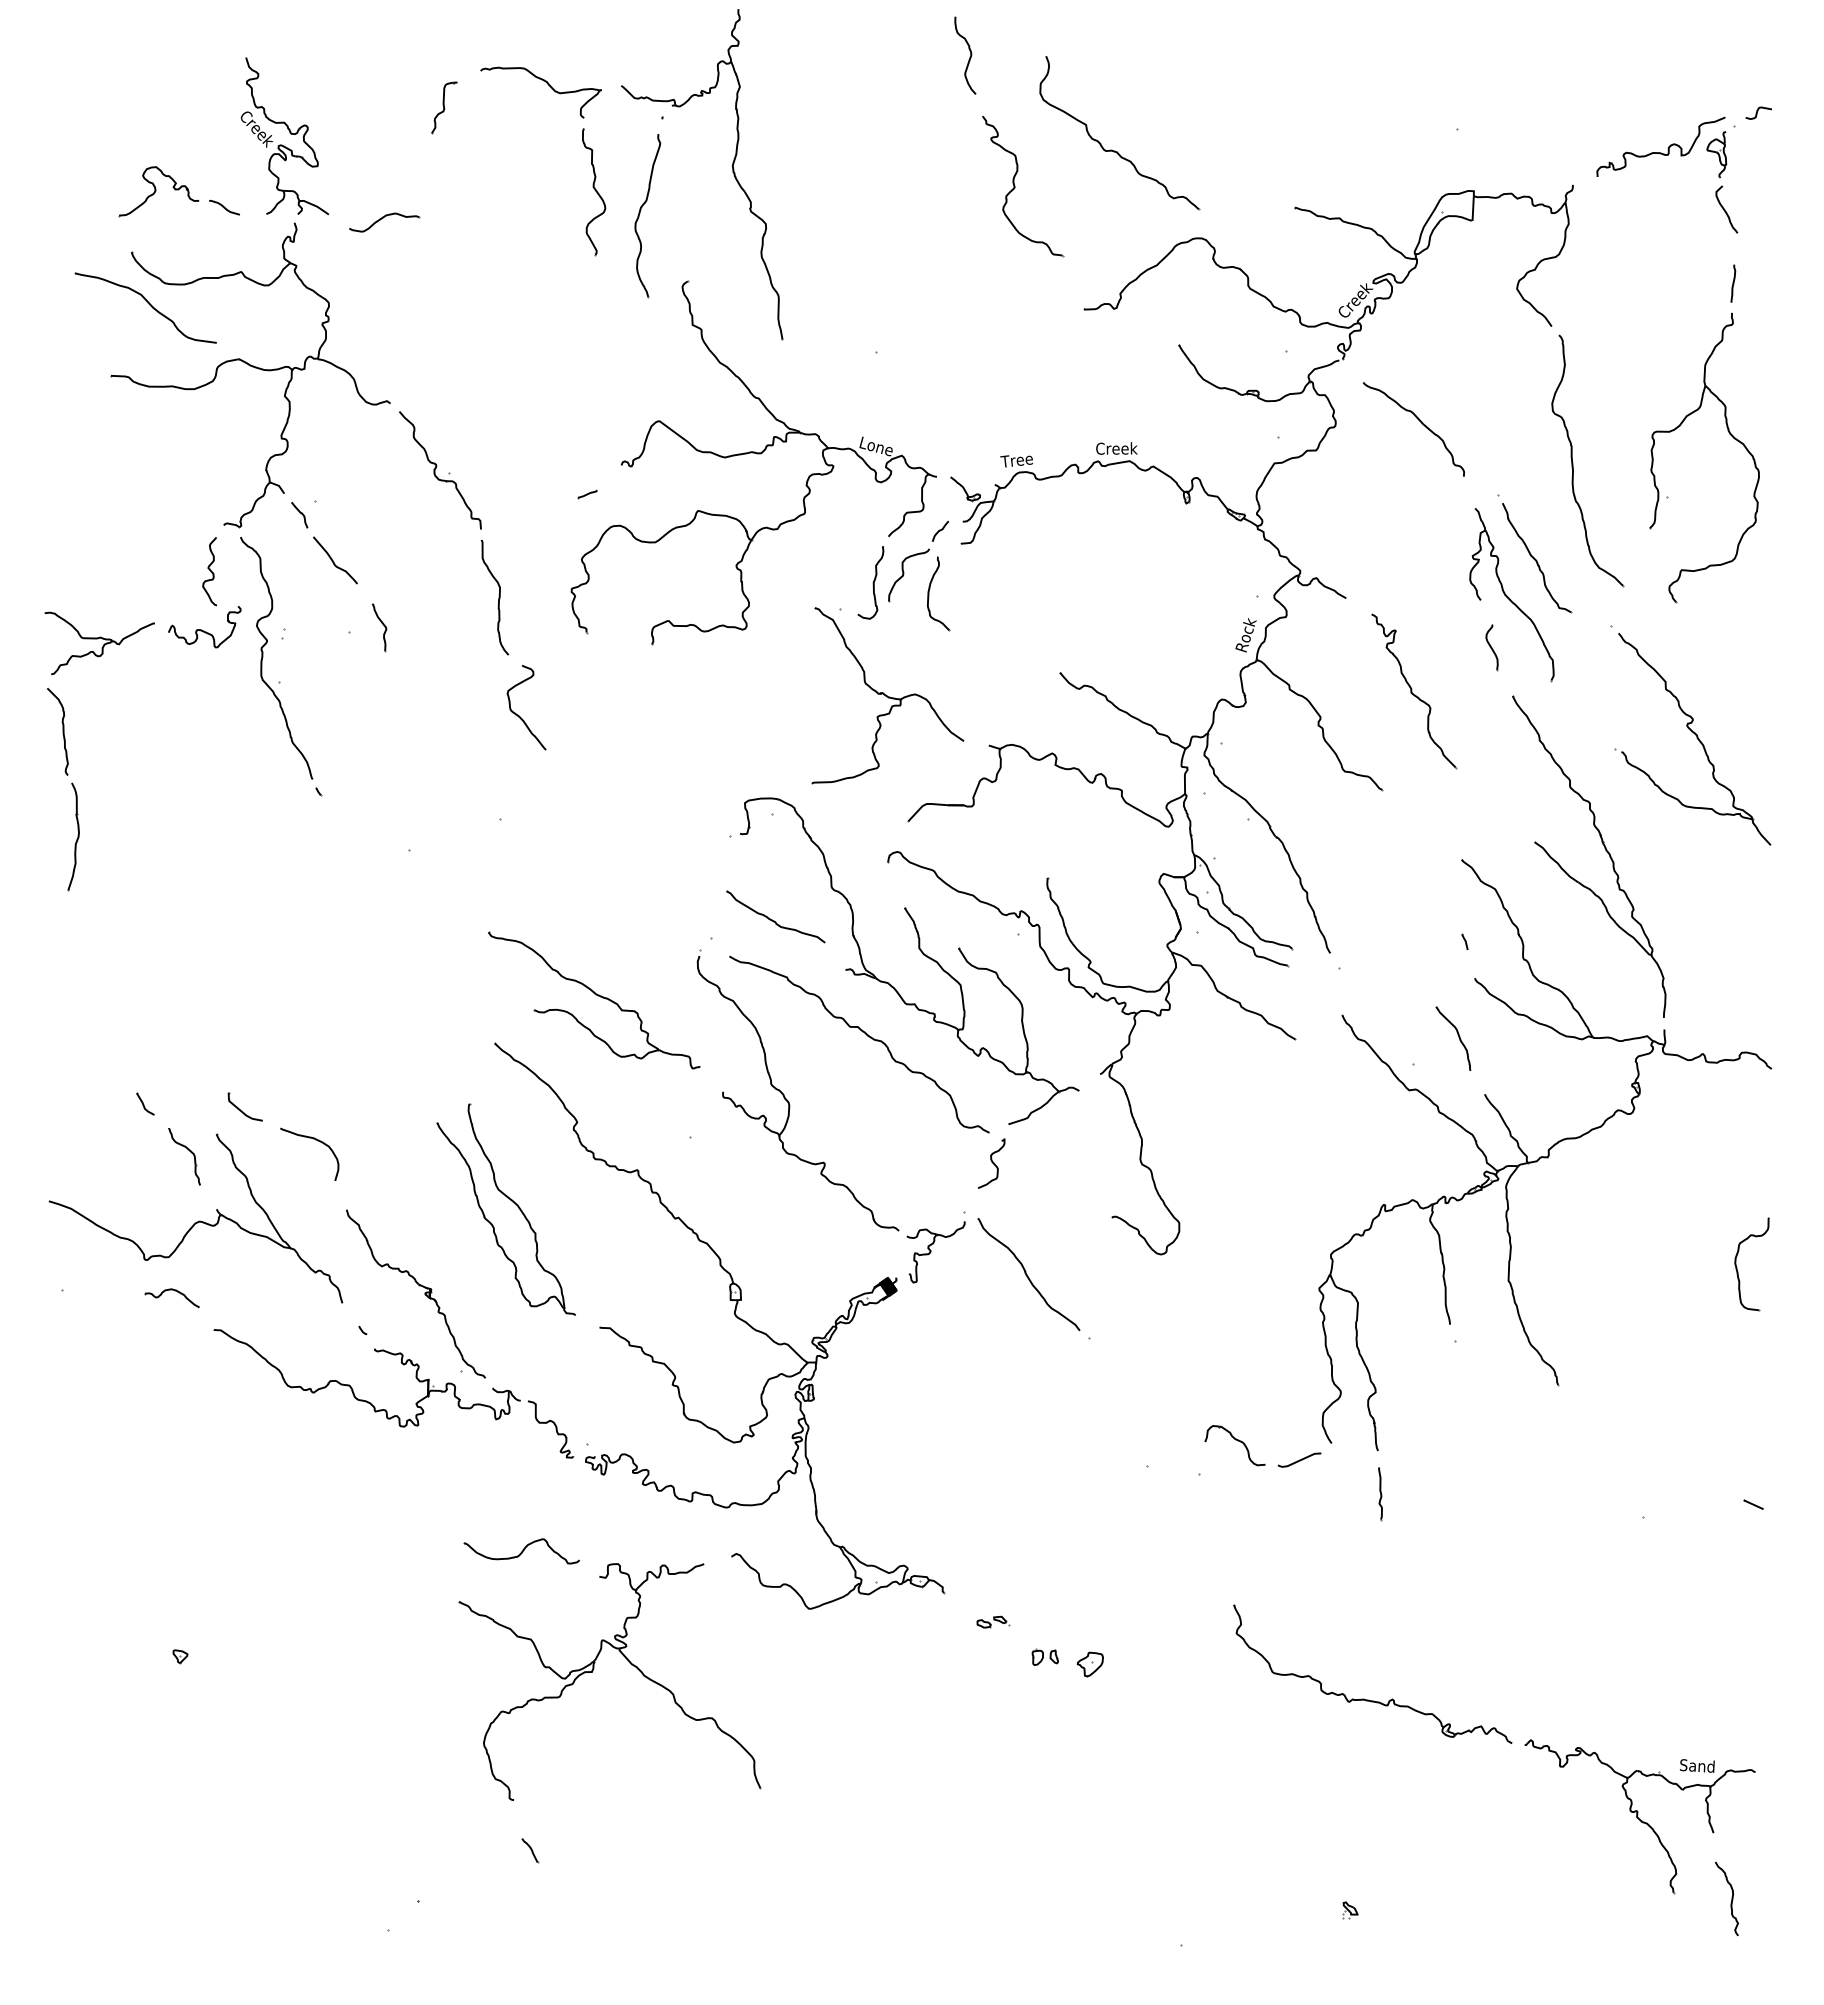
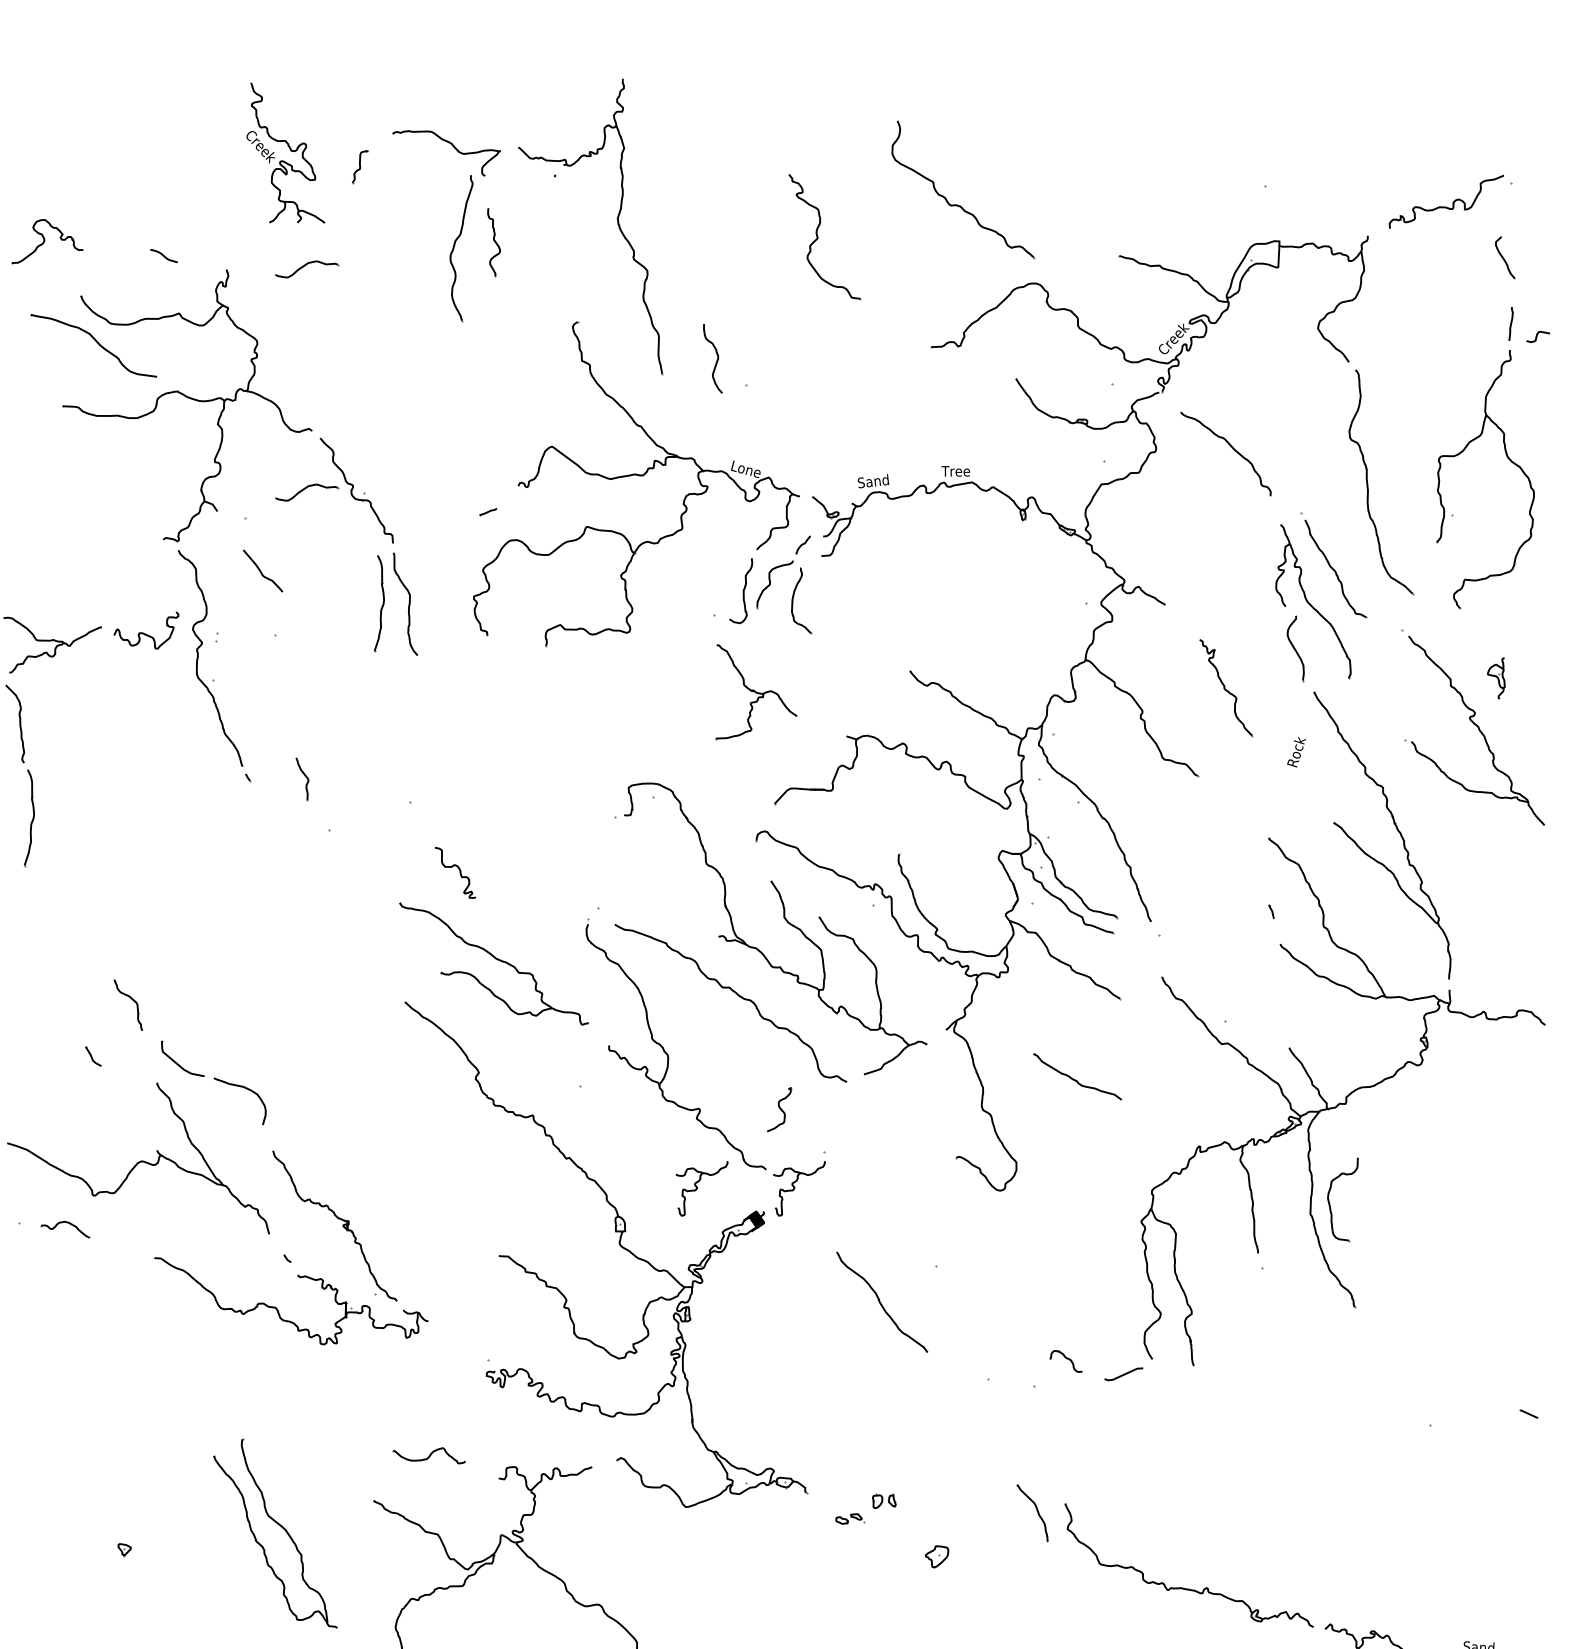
curve: (969, 57) -> (716, 360), moved
part: (444, 107) -> (360, 166), size x0.7
curve: (1758, 111) -> (1538, 335), moved
part: (290, 134) -> (290, 151), moved
part: (1716, 154) -> (1496, 678), moved
part: (1015, 186) -> (818, 237), moved
part: (158, 191) -> (47, 241), moved
part: (594, 192) -> (494, 242), size x0.6
part: (640, 213) -> (455, 246), moved
text: (1116, 448) -> (960, 471), Creek -> Tree
text: (1018, 459) -> (872, 480), Tree -> Sand
part: (384, 472) -> (306, 492), added
curve: (299, 513) -> (230, 529), removed
curve: (209, 570) -> (150, 580), removed
part: (465, 596) -> (379, 603), added
part: (379, 627) -> (302, 779), moved
text: (1245, 635) -> (1296, 752), moved
part: (1491, 647) -> (1295, 648), size x1.6
part: (1414, 691) -> (1226, 688), size x0.7
part: (887, 695) -> (755, 691), size x0.6
curve: (518, 714) -> (426, 708), removed
part: (775, 916) -> (1077, 1076), moved
part: (1453, 1038) -> (1032, 1513), moved
part: (244, 1106) -> (181, 1058), size x1.4
part: (189, 1151) -> (132, 1000), moved
part: (991, 1163) -> (779, 1109), moved
part: (512, 1202) -> (280, 1527), moved
part: (826, 1252) -> (701, 1188), added
part: (1737, 1267) -> (1330, 1202), moved
curve: (1027, 1274) -> (880, 1302), moved
part: (171, 1290) -> (64, 1222), moved
curve: (555, 1429) -> (459, 872), moved
part: (1234, 1445) -> (1065, 1361), size x0.6
part: (1380, 1494) -> (1196, 1404), removed
part: (521, 1551) -> (429, 1455), size x0.7
part: (1045, 1656) -> (884, 1500), moved

